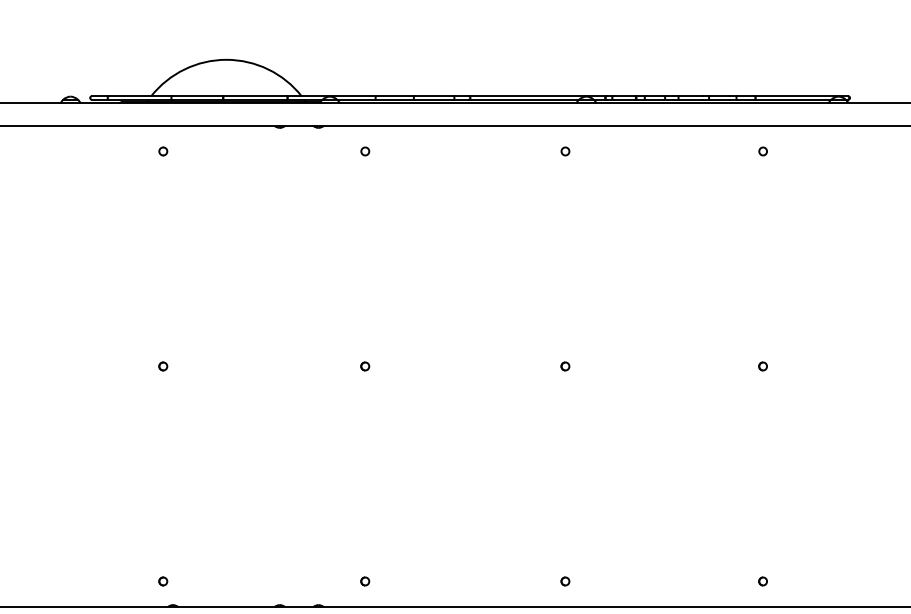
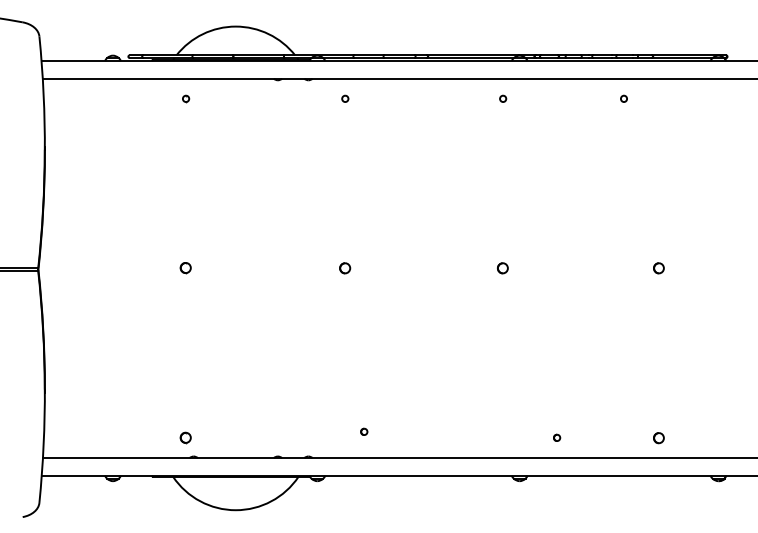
part: (762, 151) -> (623, 98), moved
part: (163, 366) -> (186, 268), size x1.6
part: (365, 366) -> (345, 268), size x1.6
part: (565, 366) -> (503, 268), size x1.6
part: (762, 366) -> (658, 268), size x1.6
part: (163, 580) -> (186, 437), size x1.6
part: (365, 580) -> (364, 431), moved
part: (565, 580) -> (557, 437), moved
part: (762, 580) -> (658, 437), size x1.6

